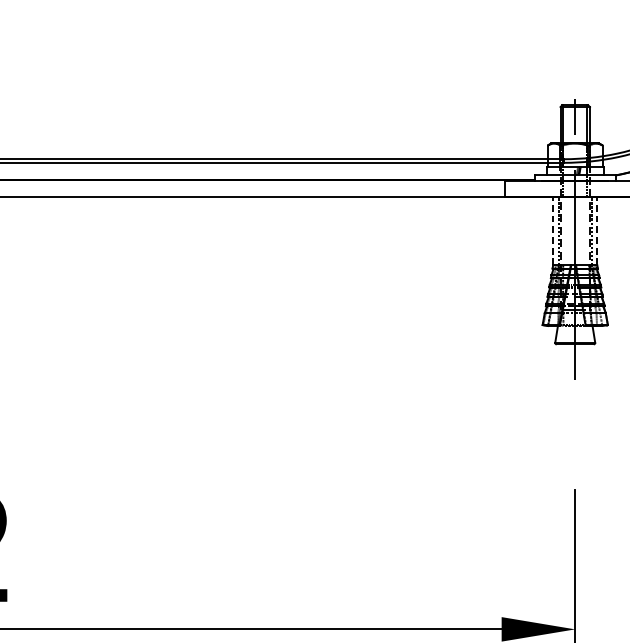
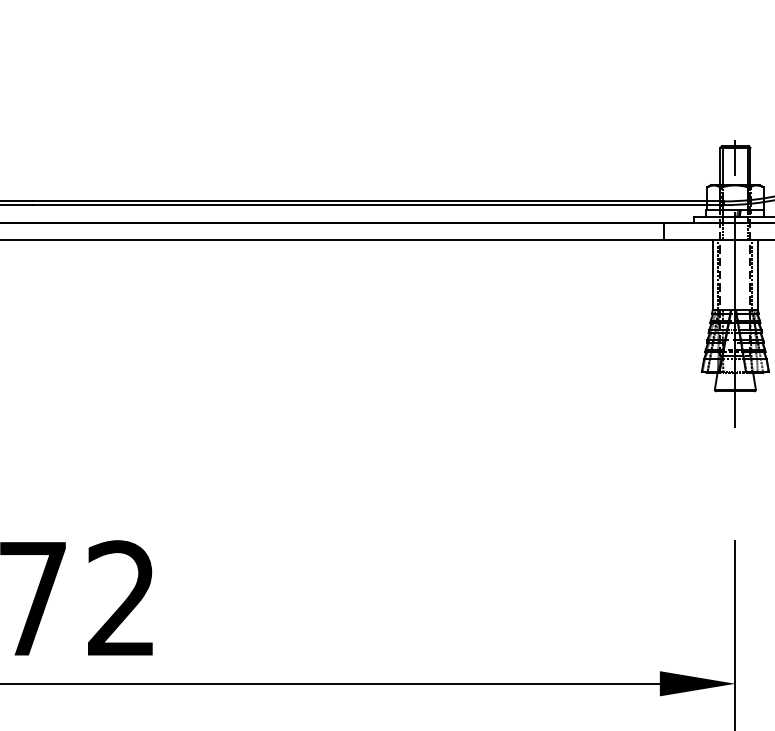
line: (552, 231) -> (712, 275), dashed -> solid
line: (597, 231) -> (758, 275), dashed -> solid

